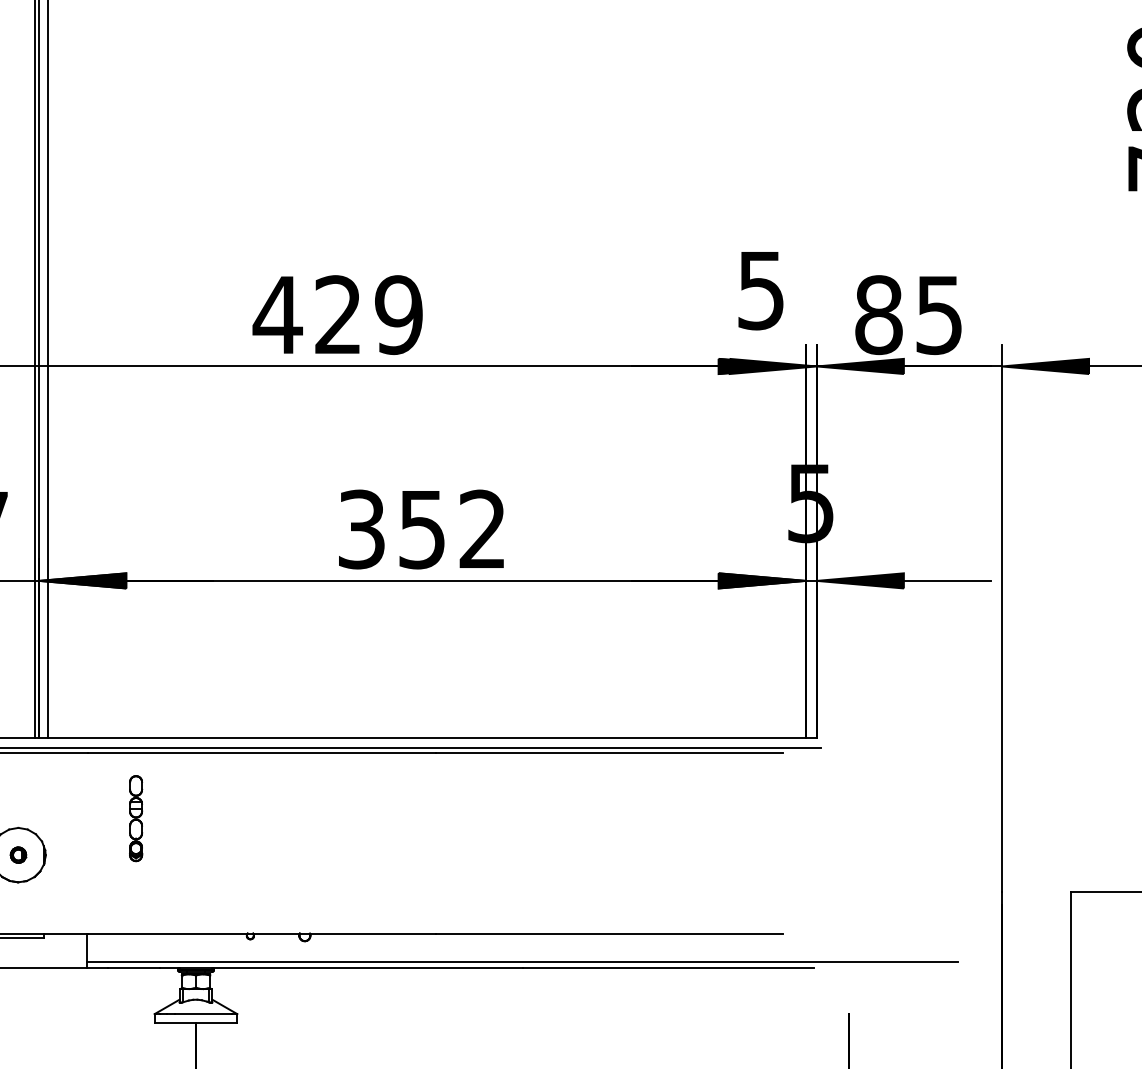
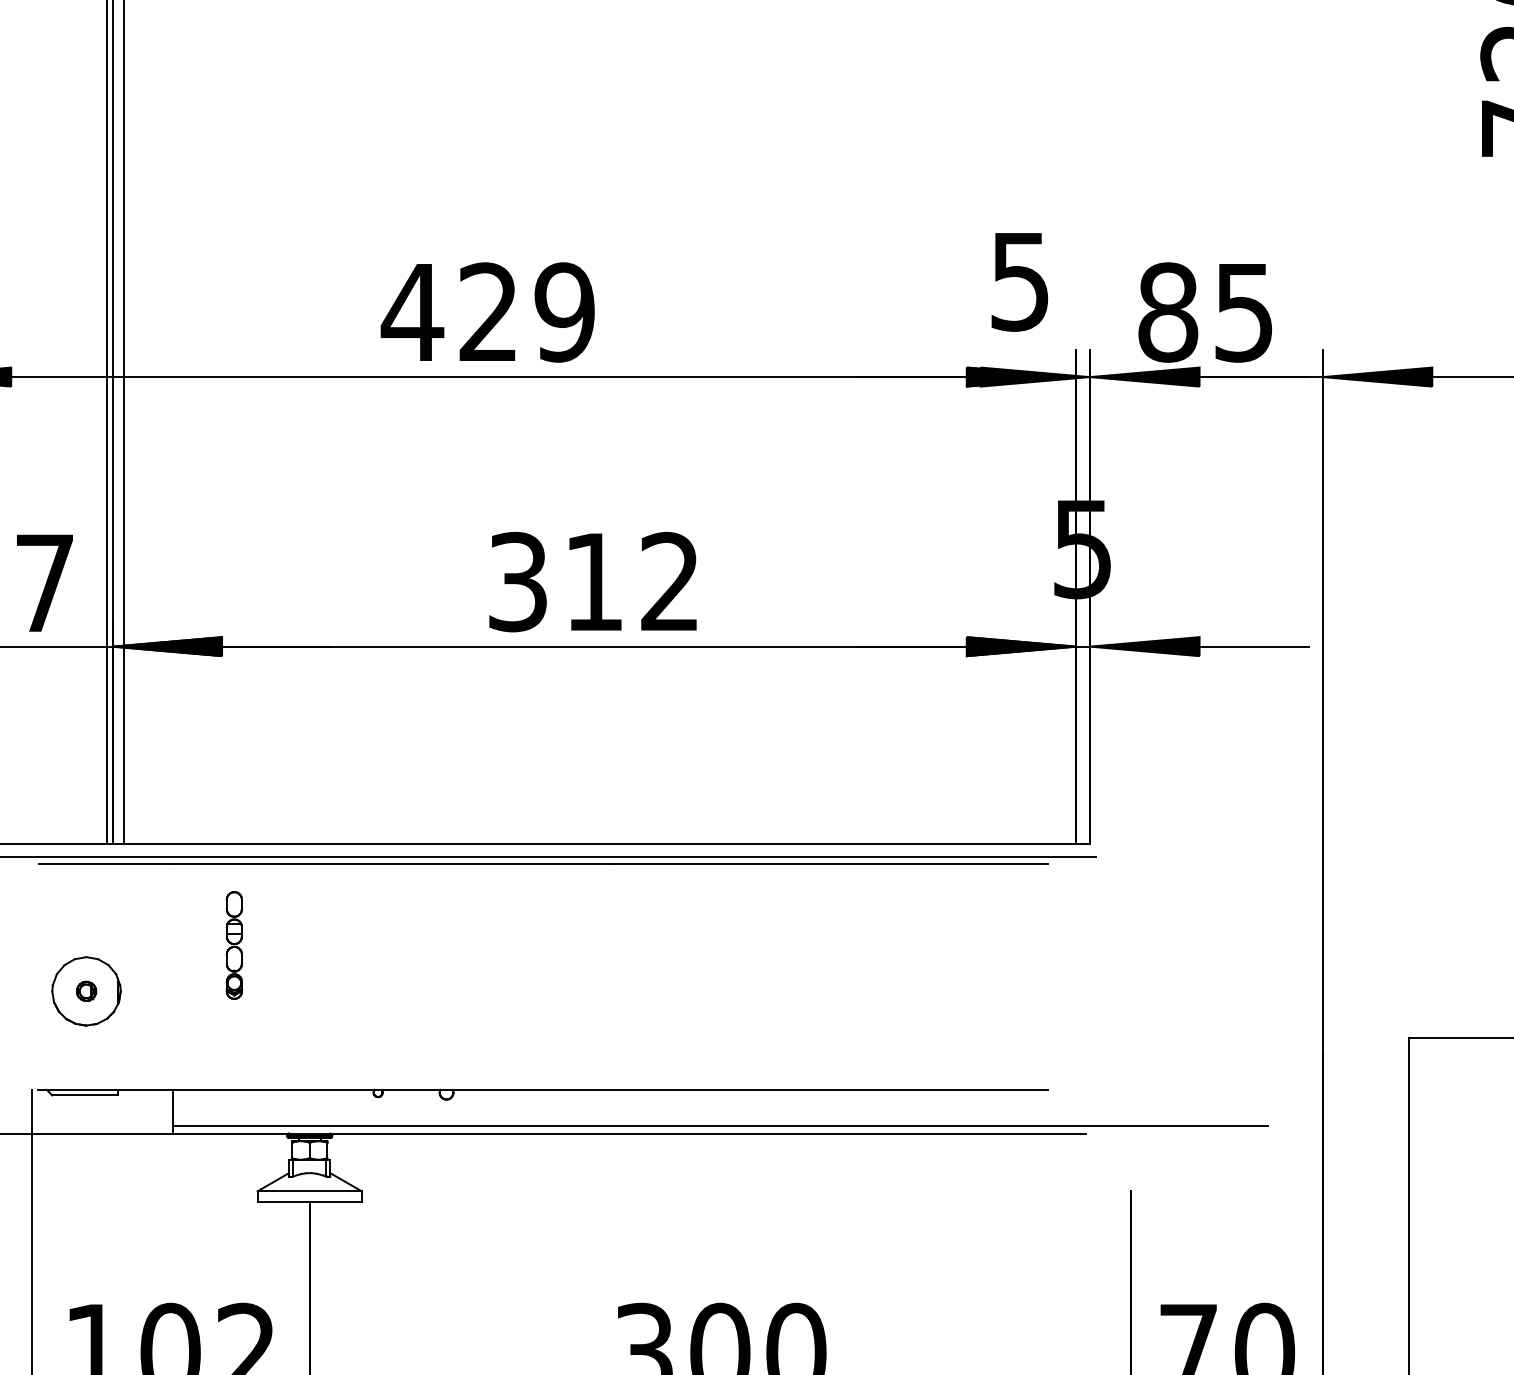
text: (421, 529) -> (593, 582), 352 -> 312

